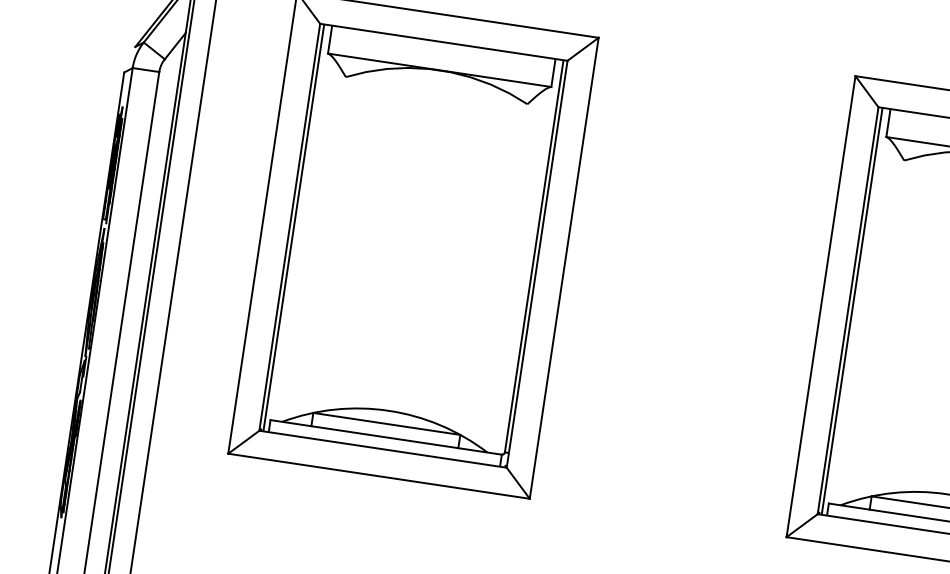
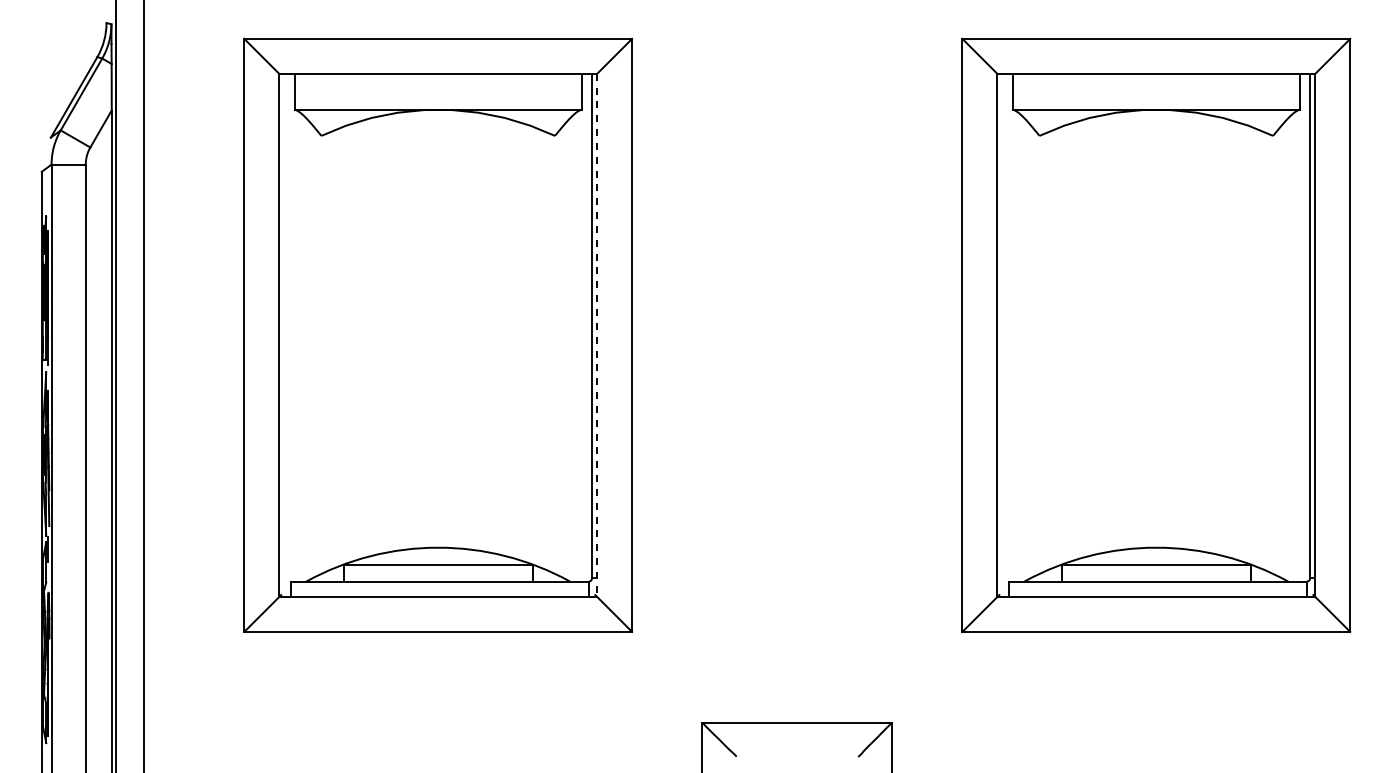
line: (294, 227) -> (284, 334), removed
line: (537, 264) -> (597, 335), solid -> dashed
line: (852, 310) -> (1002, 334), removed

